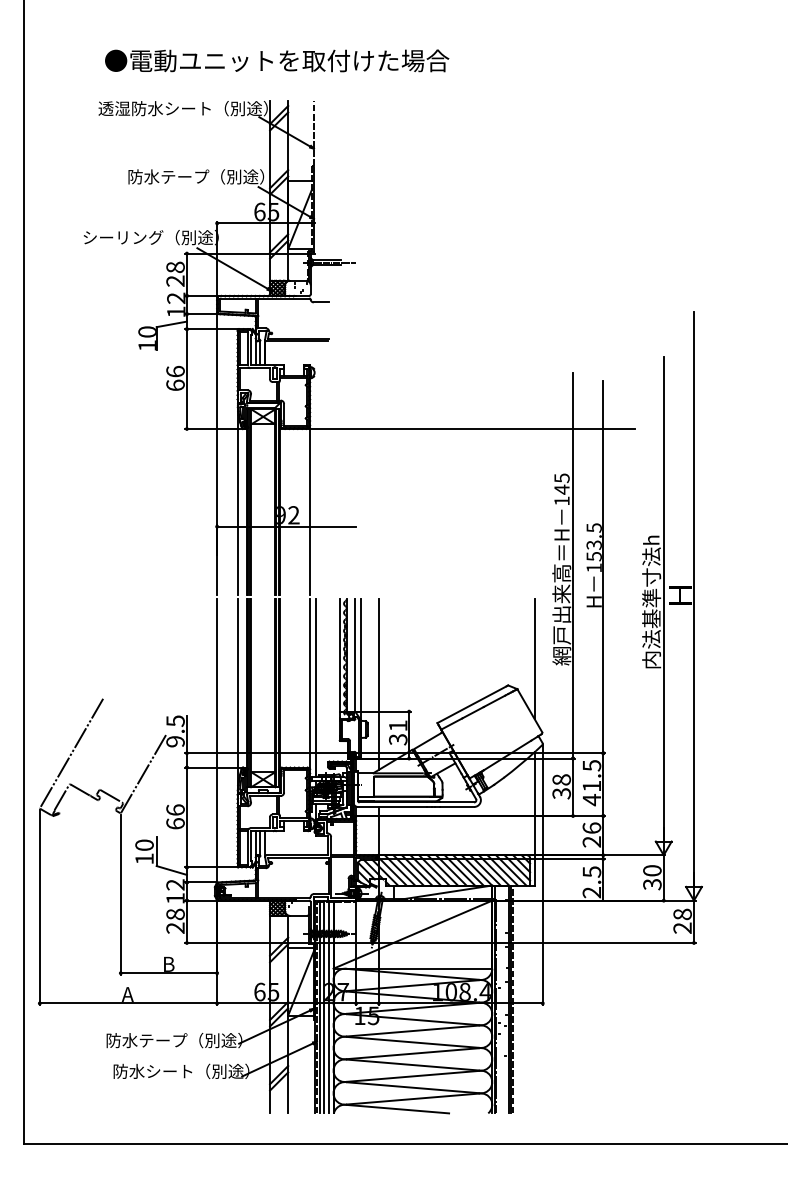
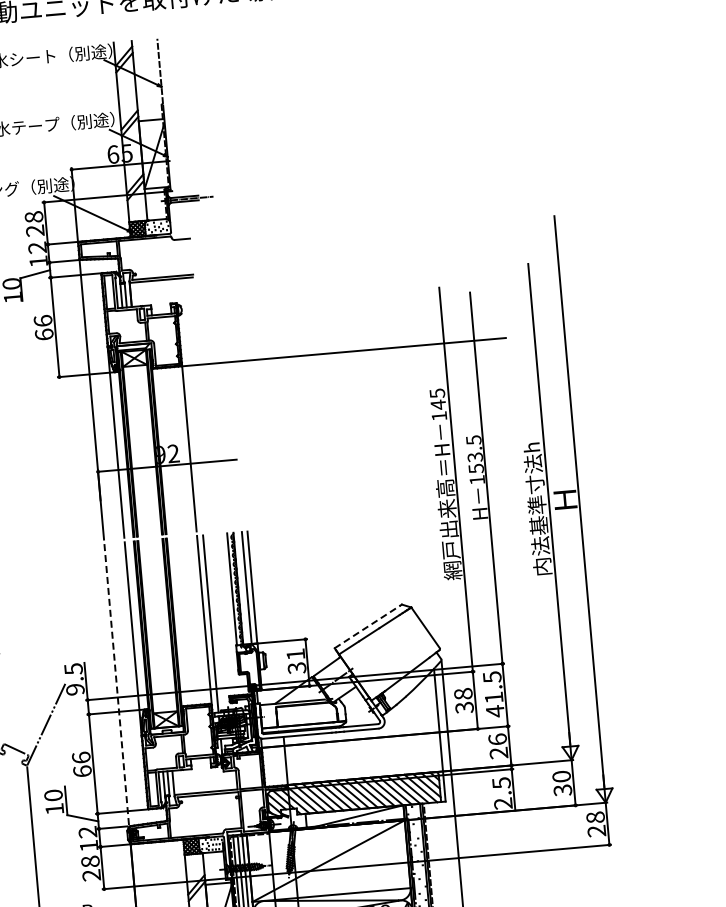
line: (534, 659) -> (425, 576), removed
line: (378, 684) -> (272, 614), removed
line: (472, 704) -> (367, 626), solid -> dashed
line: (217, 742) -> (117, 686), solid -> dashed

